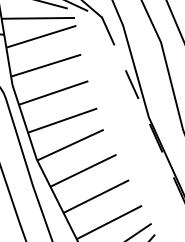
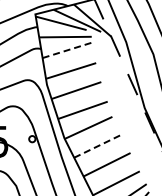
line: (42, 37) -> (68, 50), solid -> dashed
line: (84, 171) -> (98, 146), solid -> dashed

